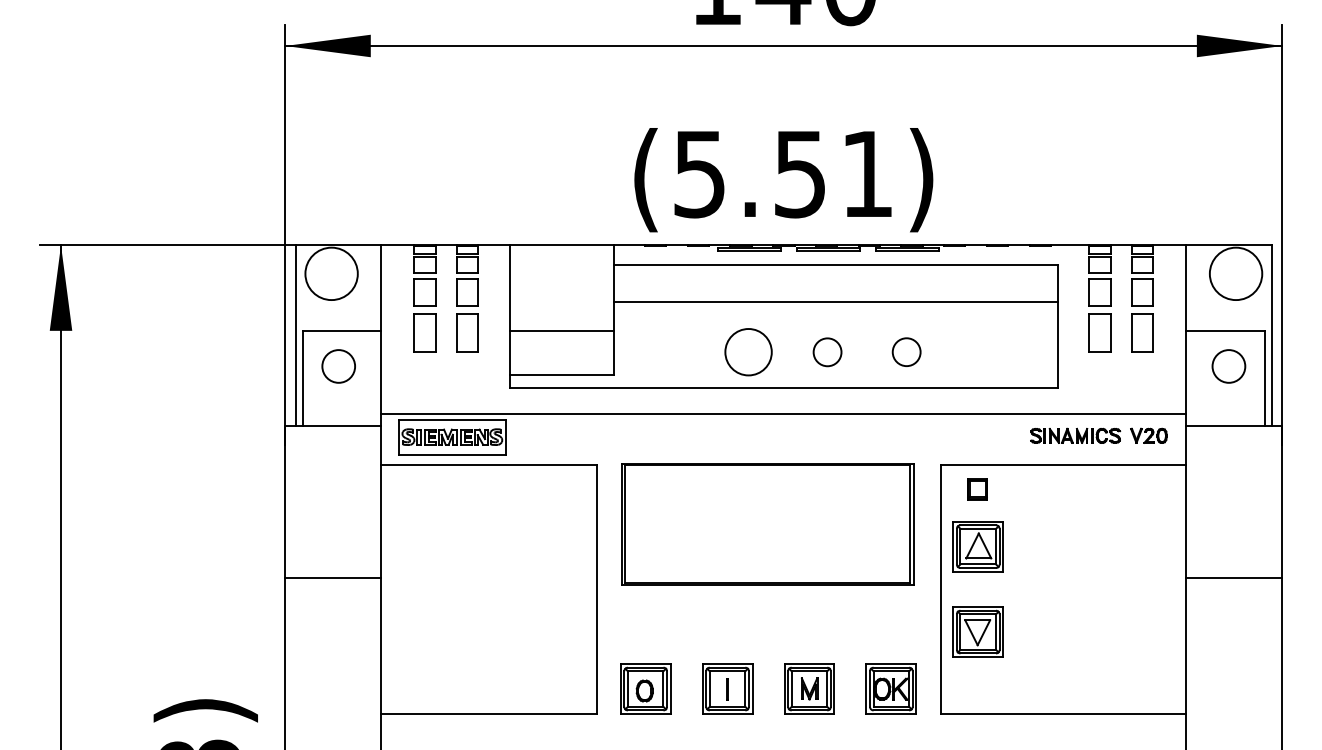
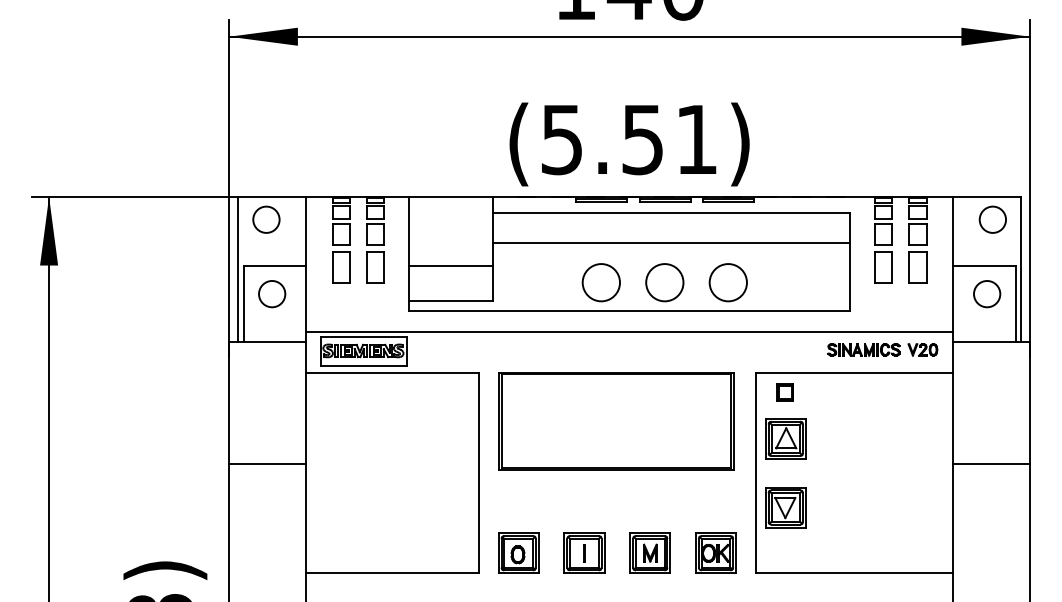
circle: (331, 273) -> (266, 219), size x0.62
circle: (1235, 273) -> (992, 219), size x0.62
circle: (827, 352) -> (664, 282), size x1.67
circle: (906, 352) -> (728, 282), size x1.67

